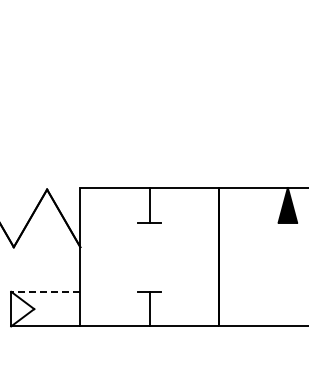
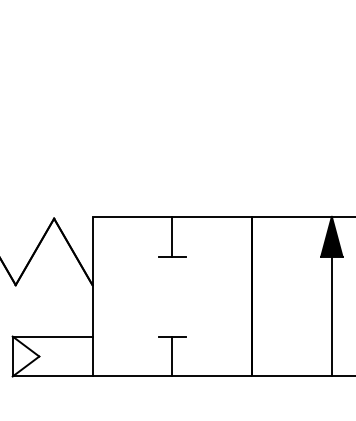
line: (287, 274) -> (331, 316), added
line: (45, 291) -> (52, 336), dashed -> solid

